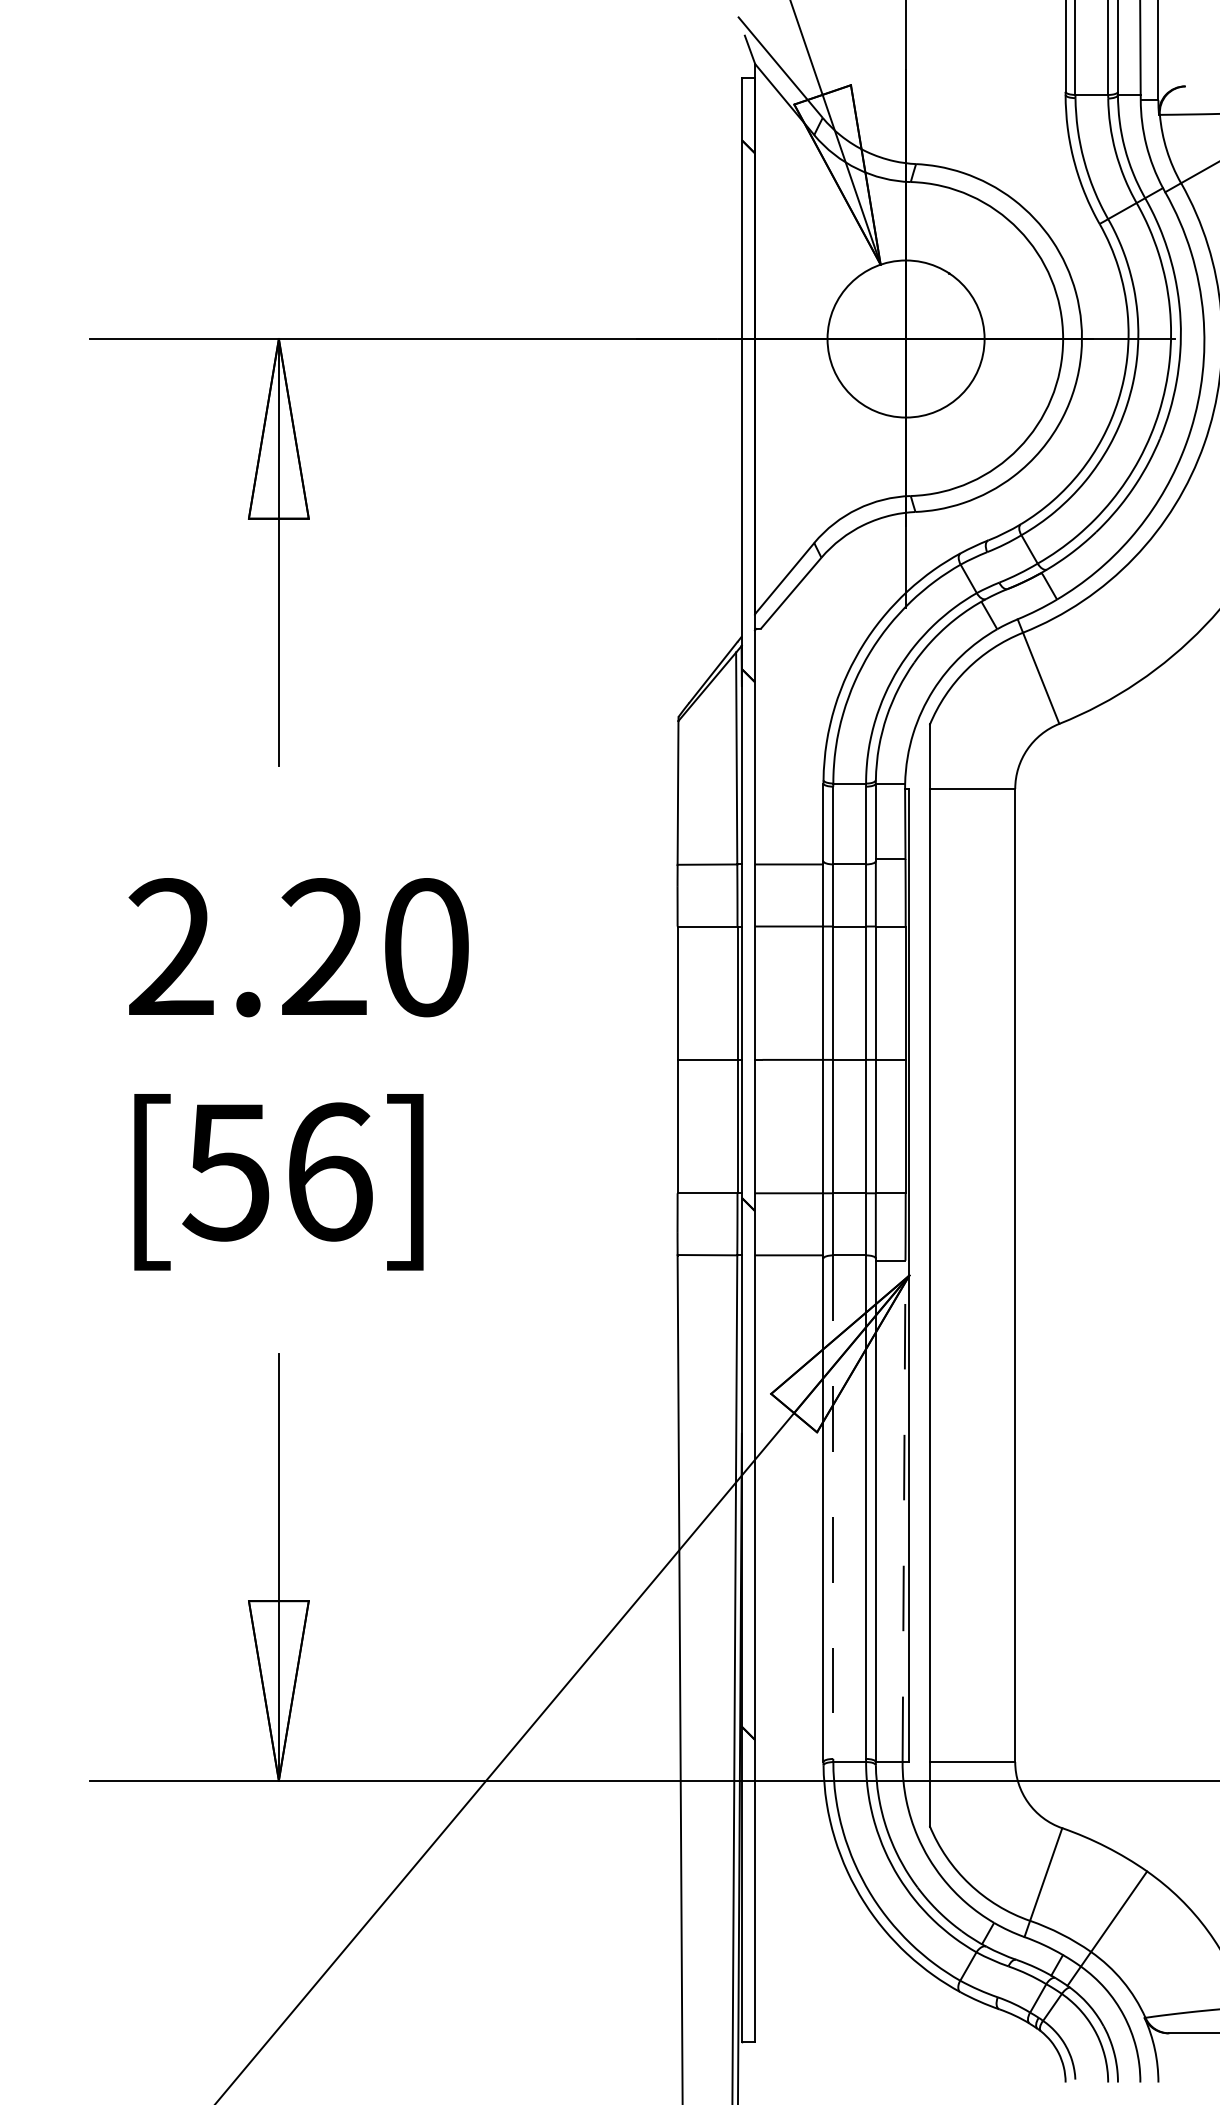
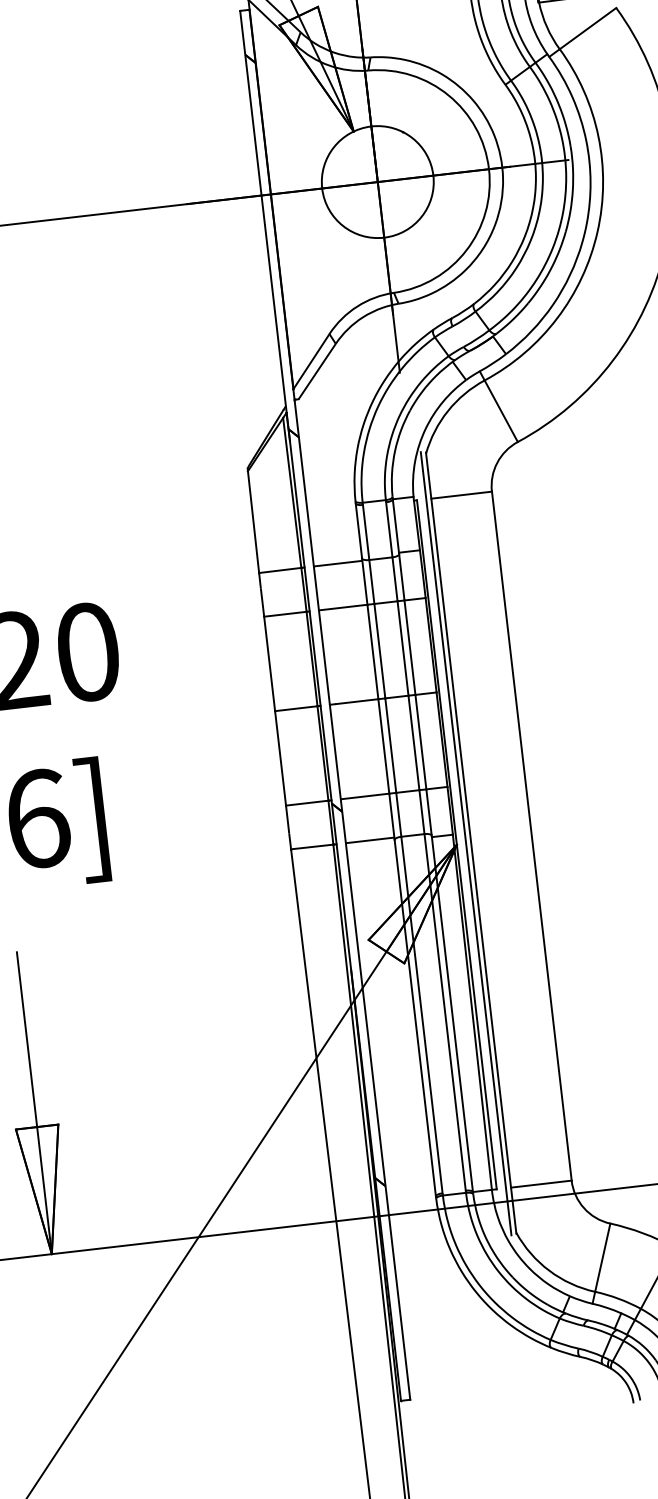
line: (922, 1275) -> (466, 843), added
line: (833, 1507) -> (422, 1015), dashed -> solid
line: (904, 1511) -> (472, 1012), dashed -> solid

